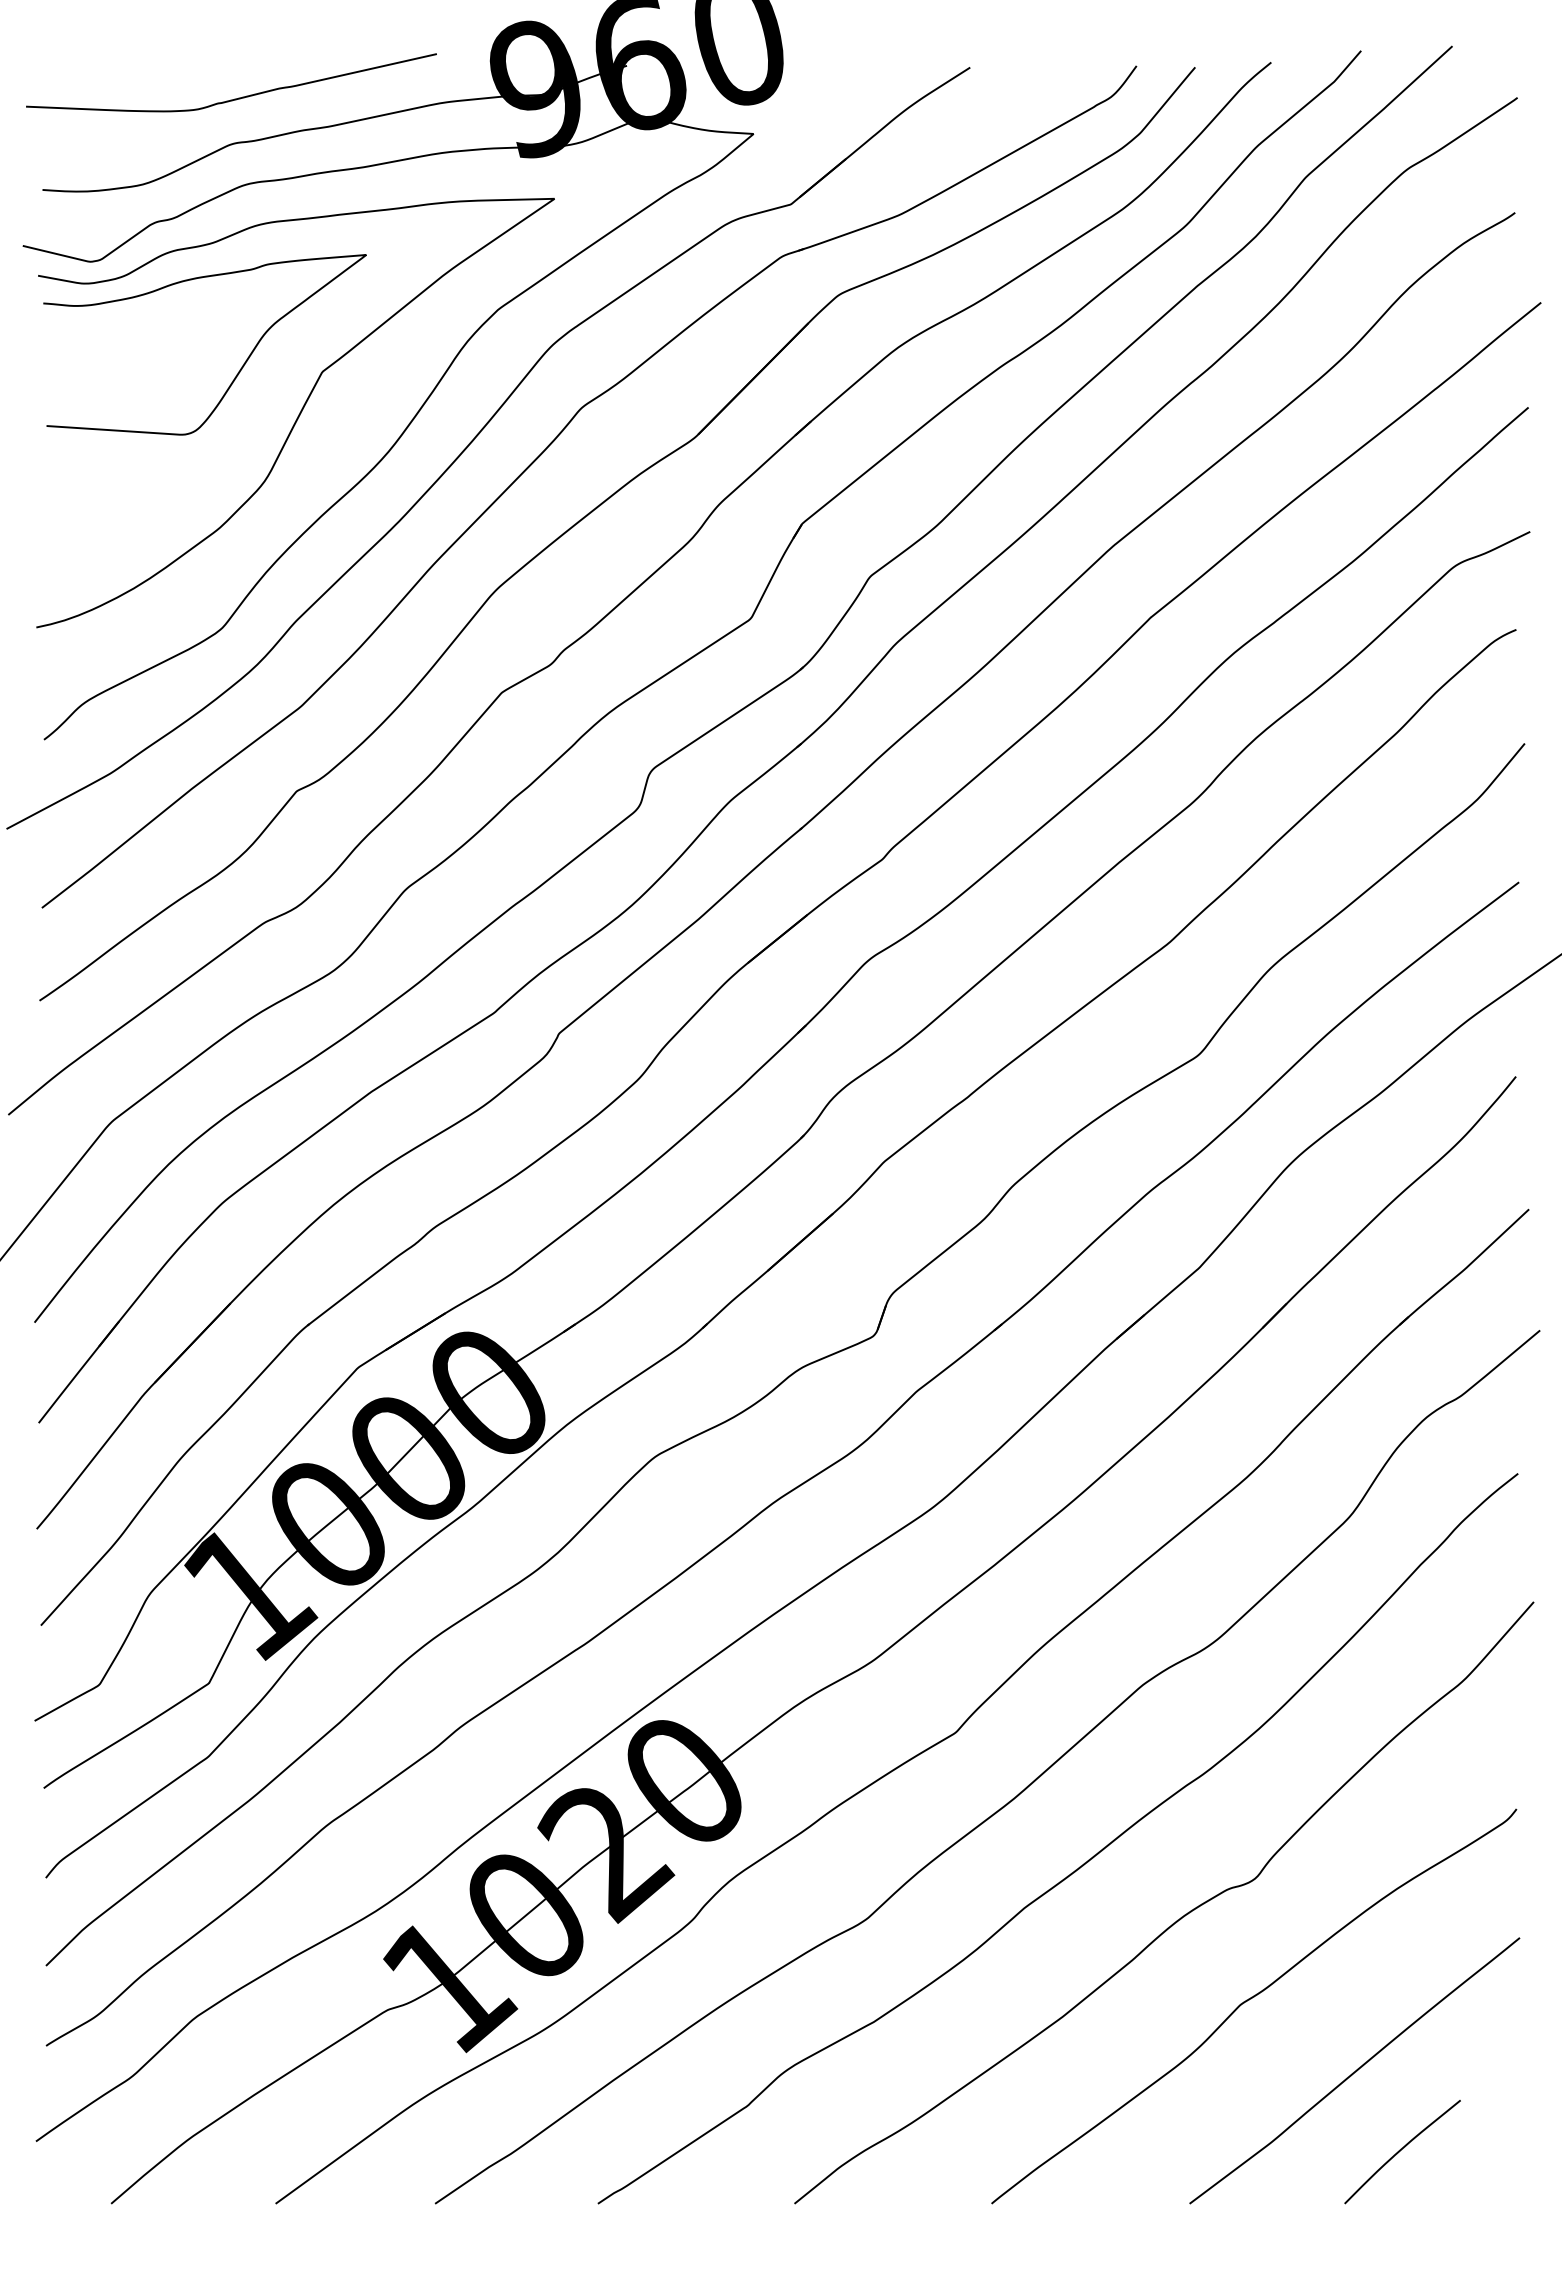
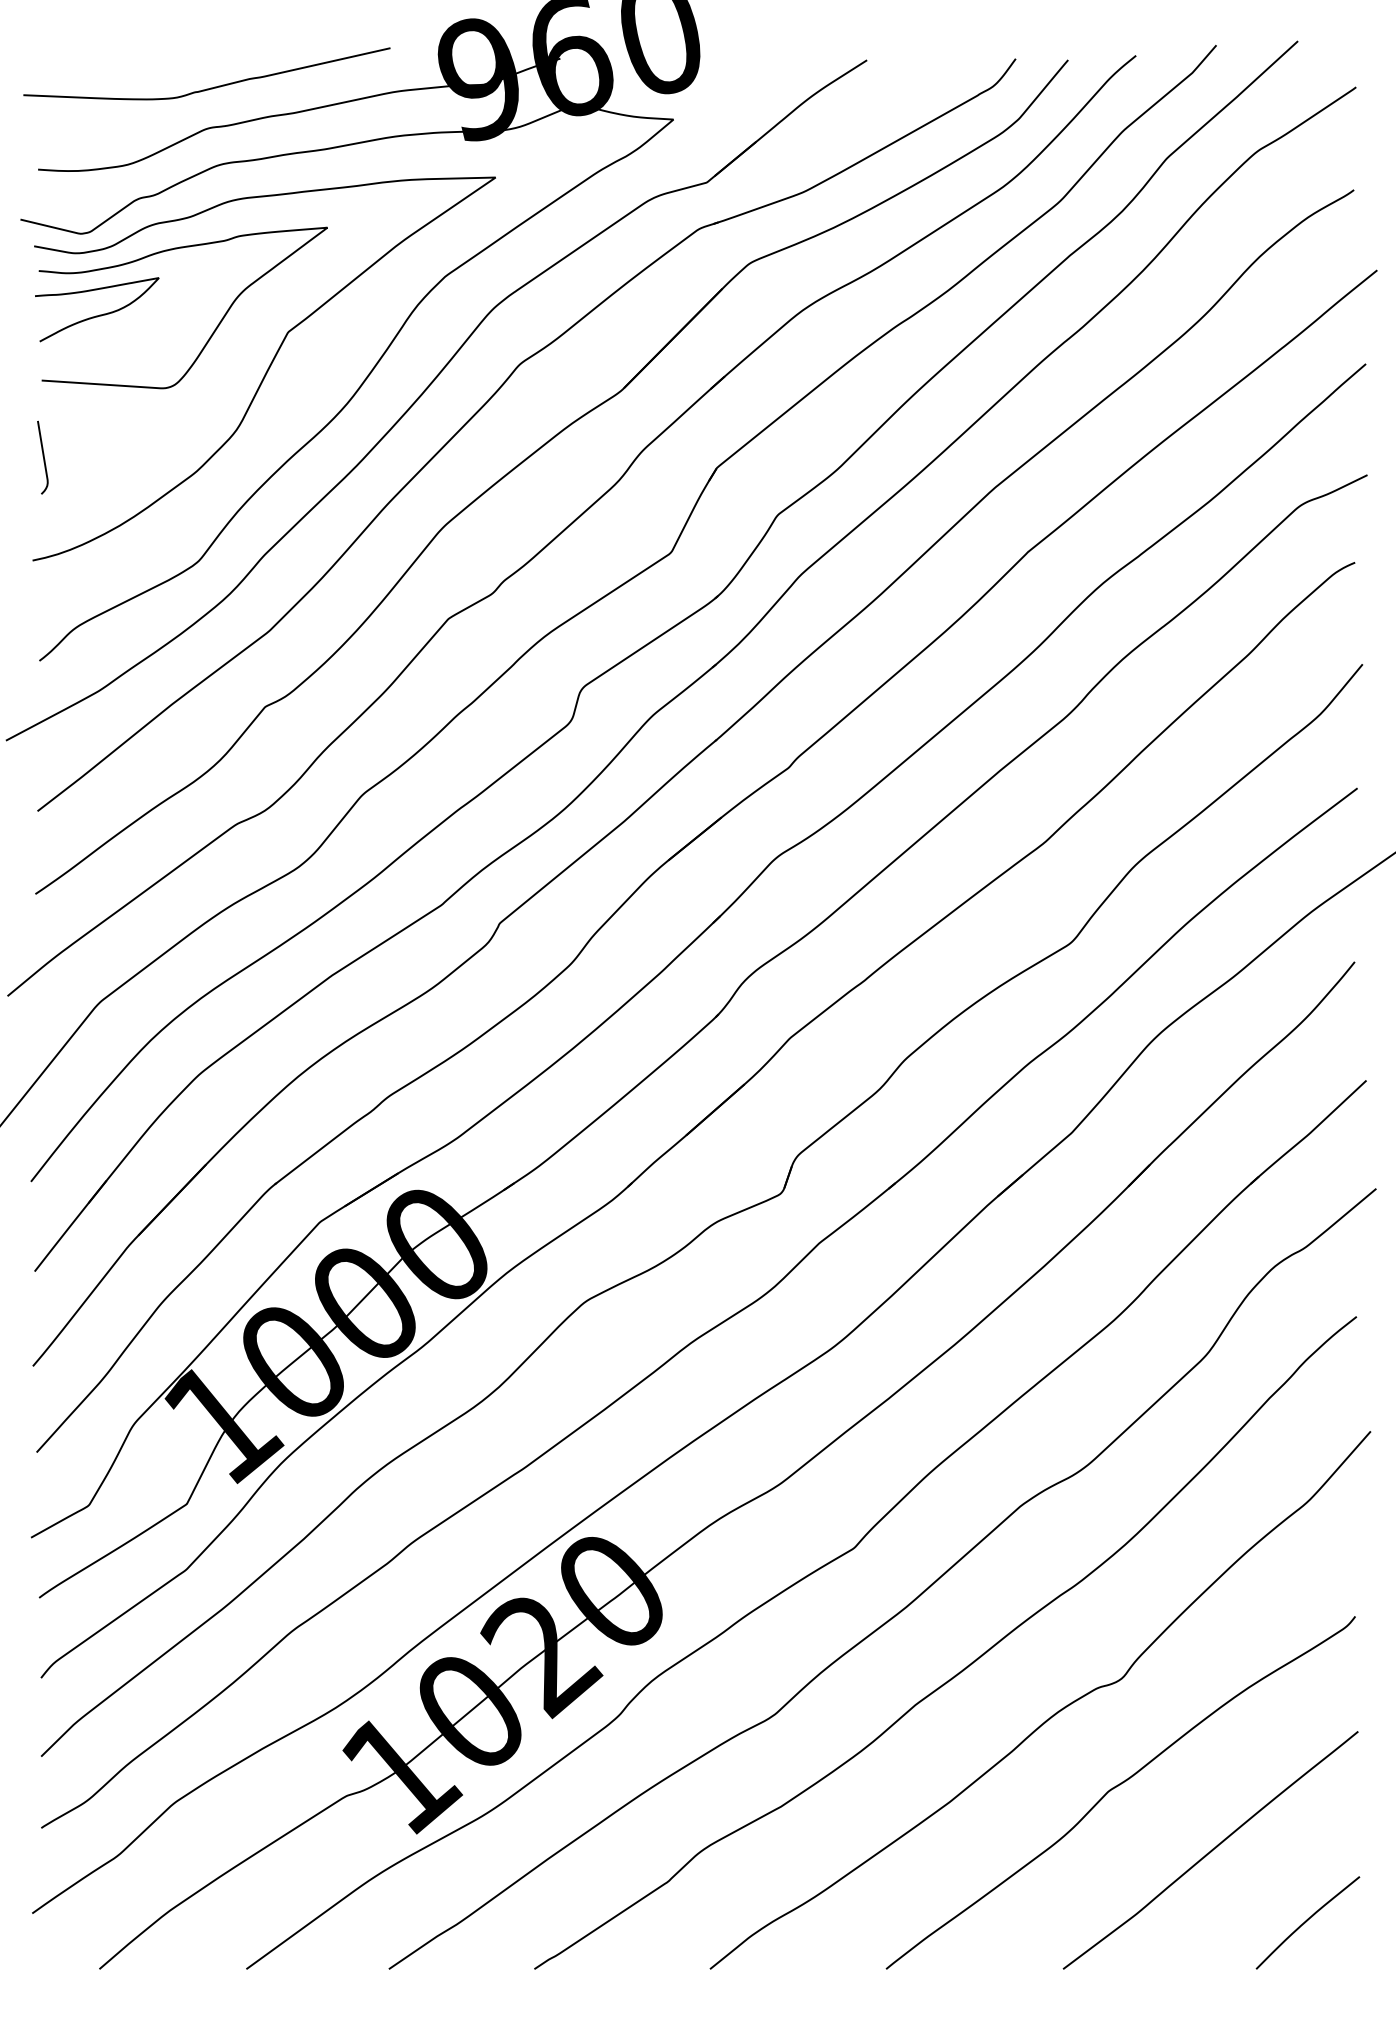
curve: (110, 352) -> (98, 314), added
curve: (48, 512) -> (43, 457), added
curve: (1401, 2150) -> (1306, 1921), moved

